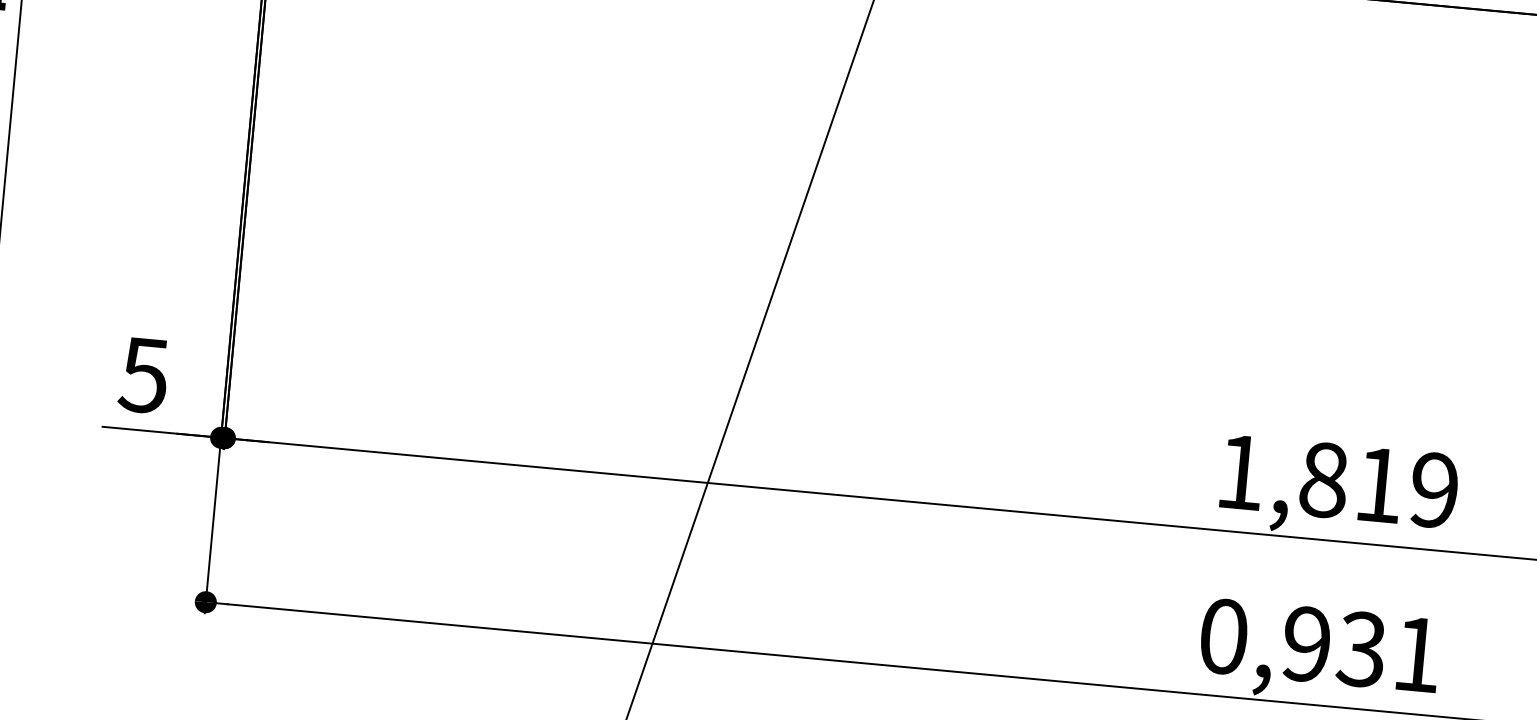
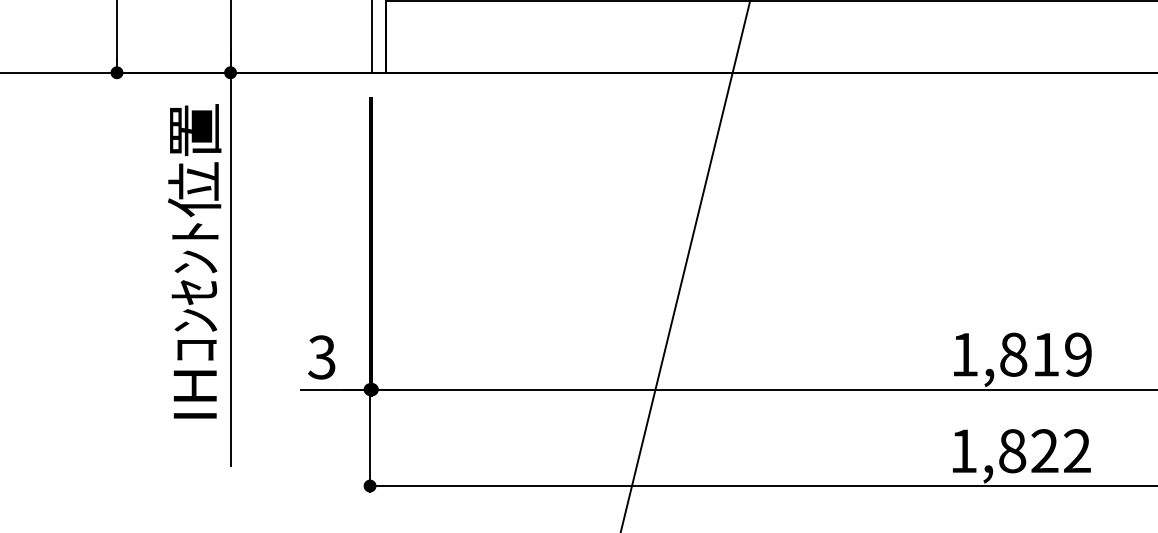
text: (143, 375) -> (321, 357), 5 -> 3
text: (1320, 646) -> (1020, 451), 0,931 -> 1,822

